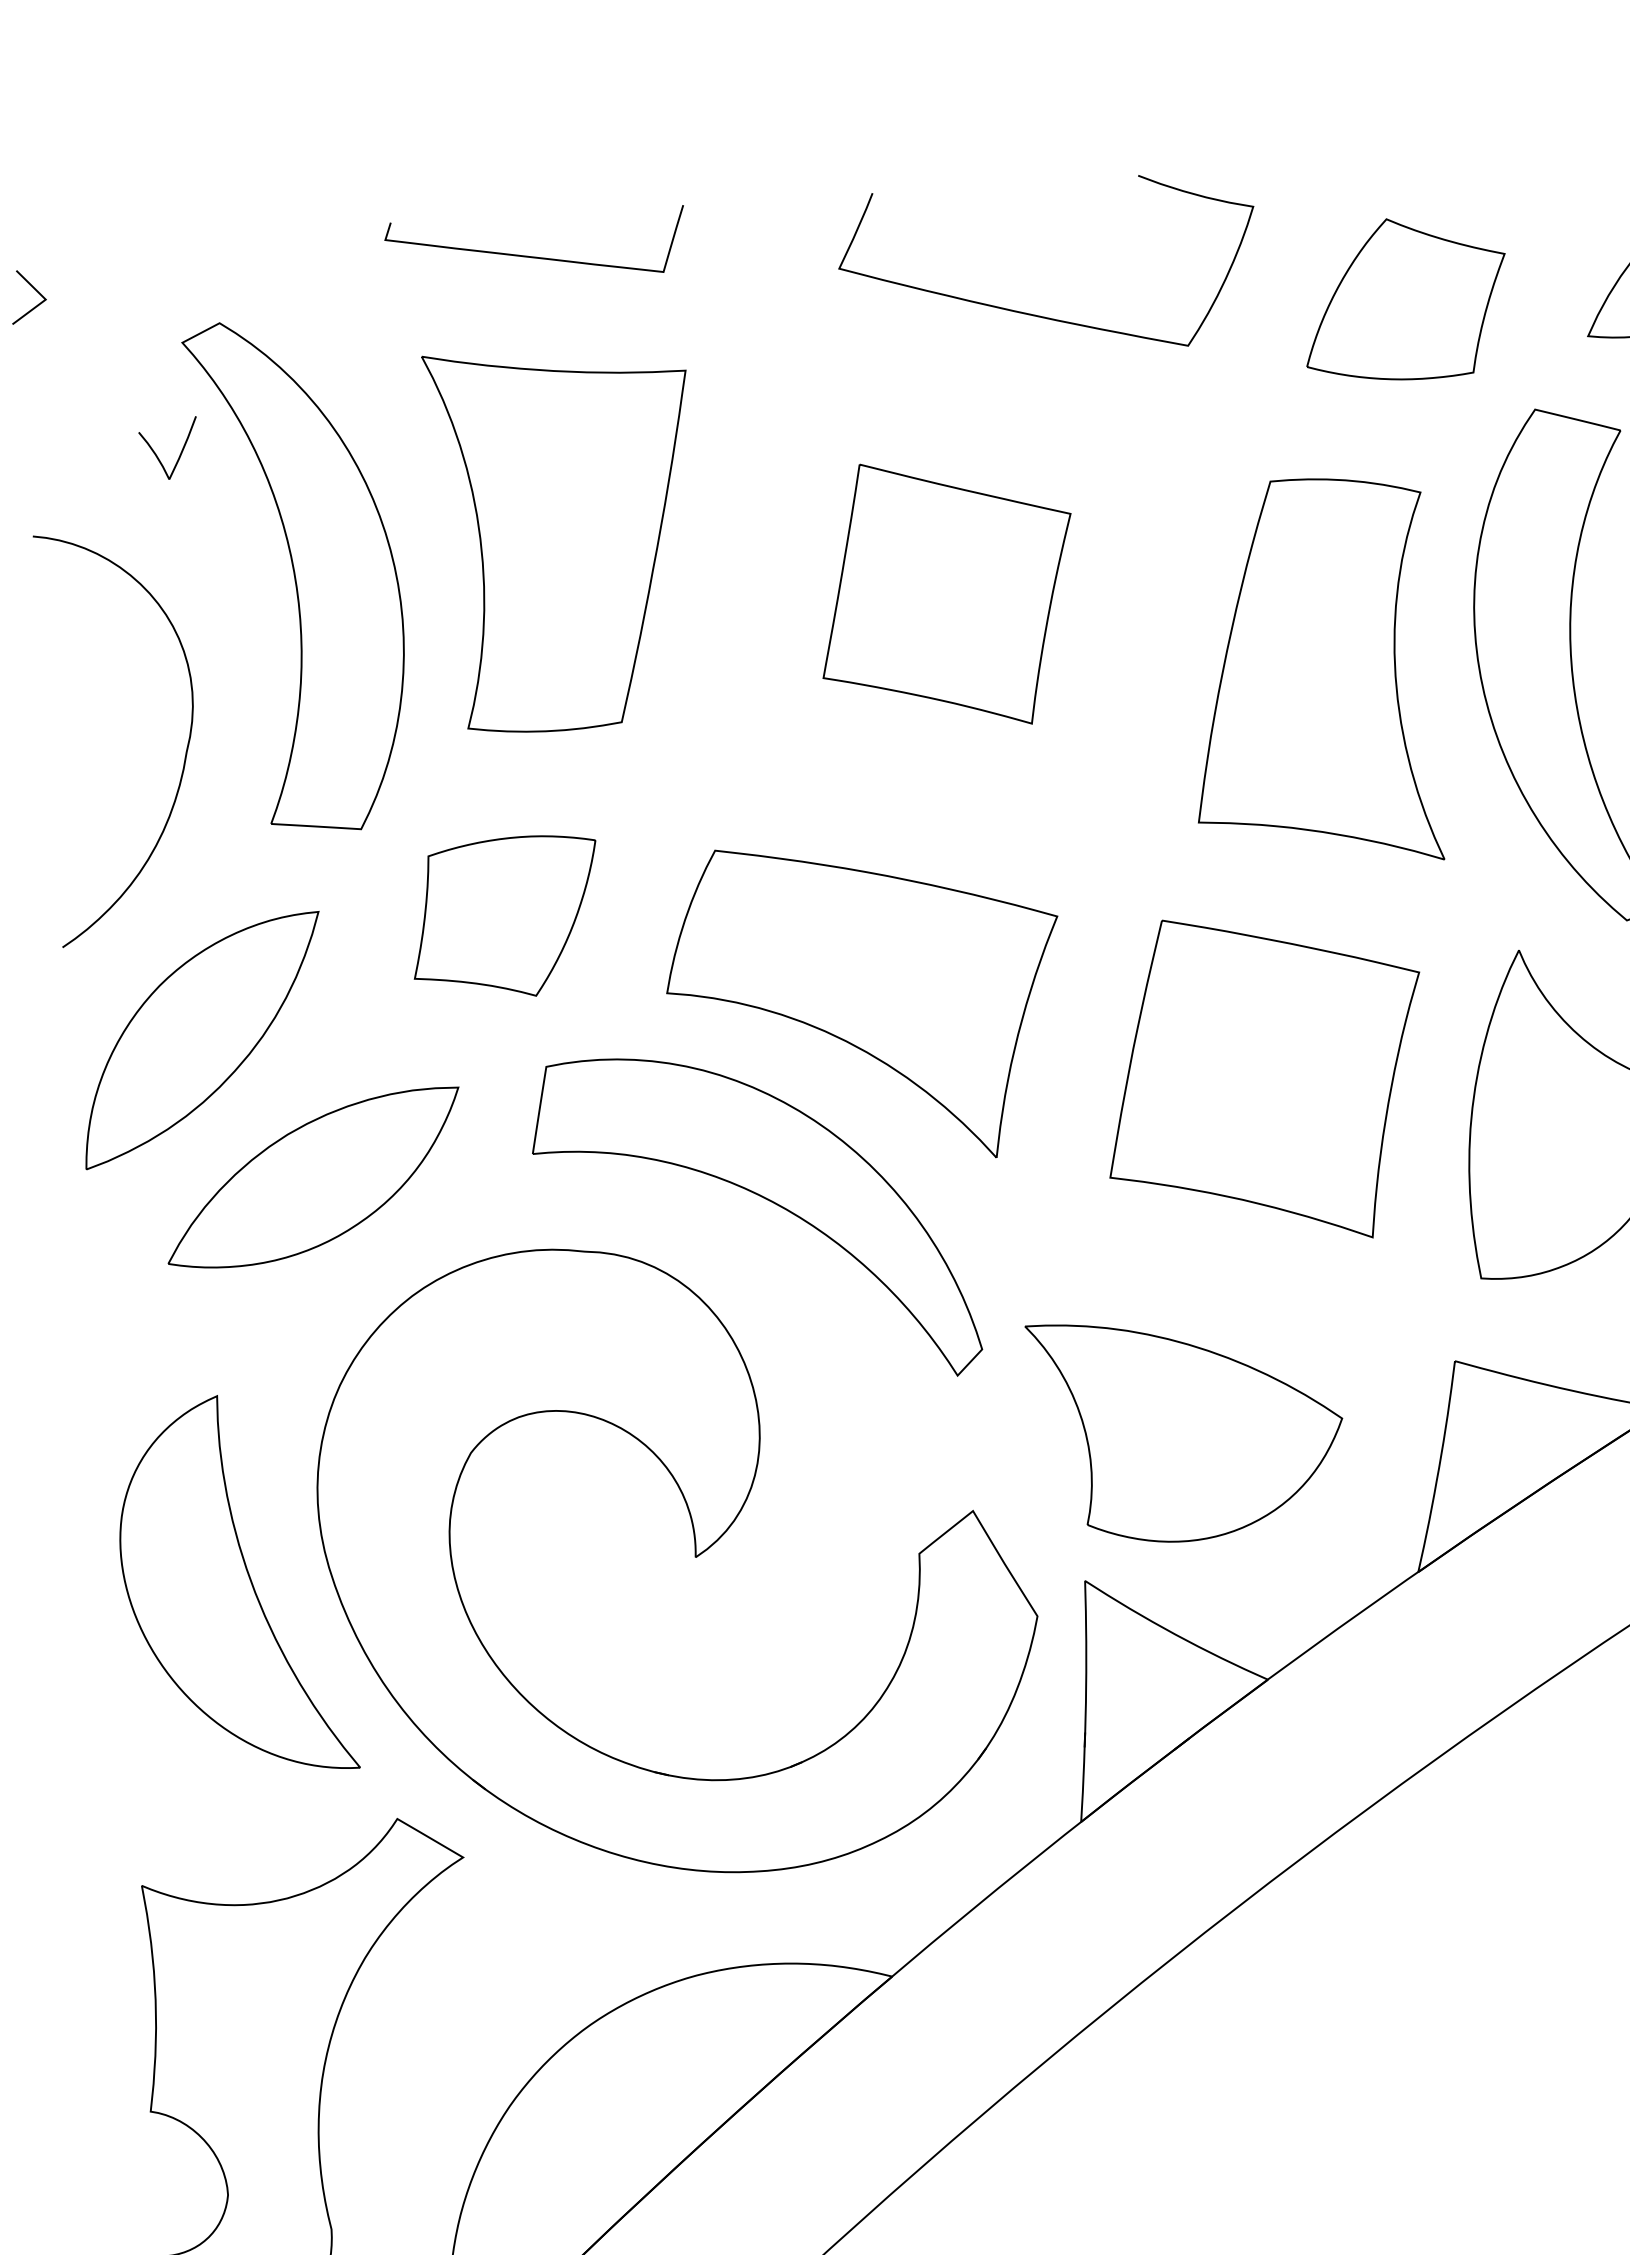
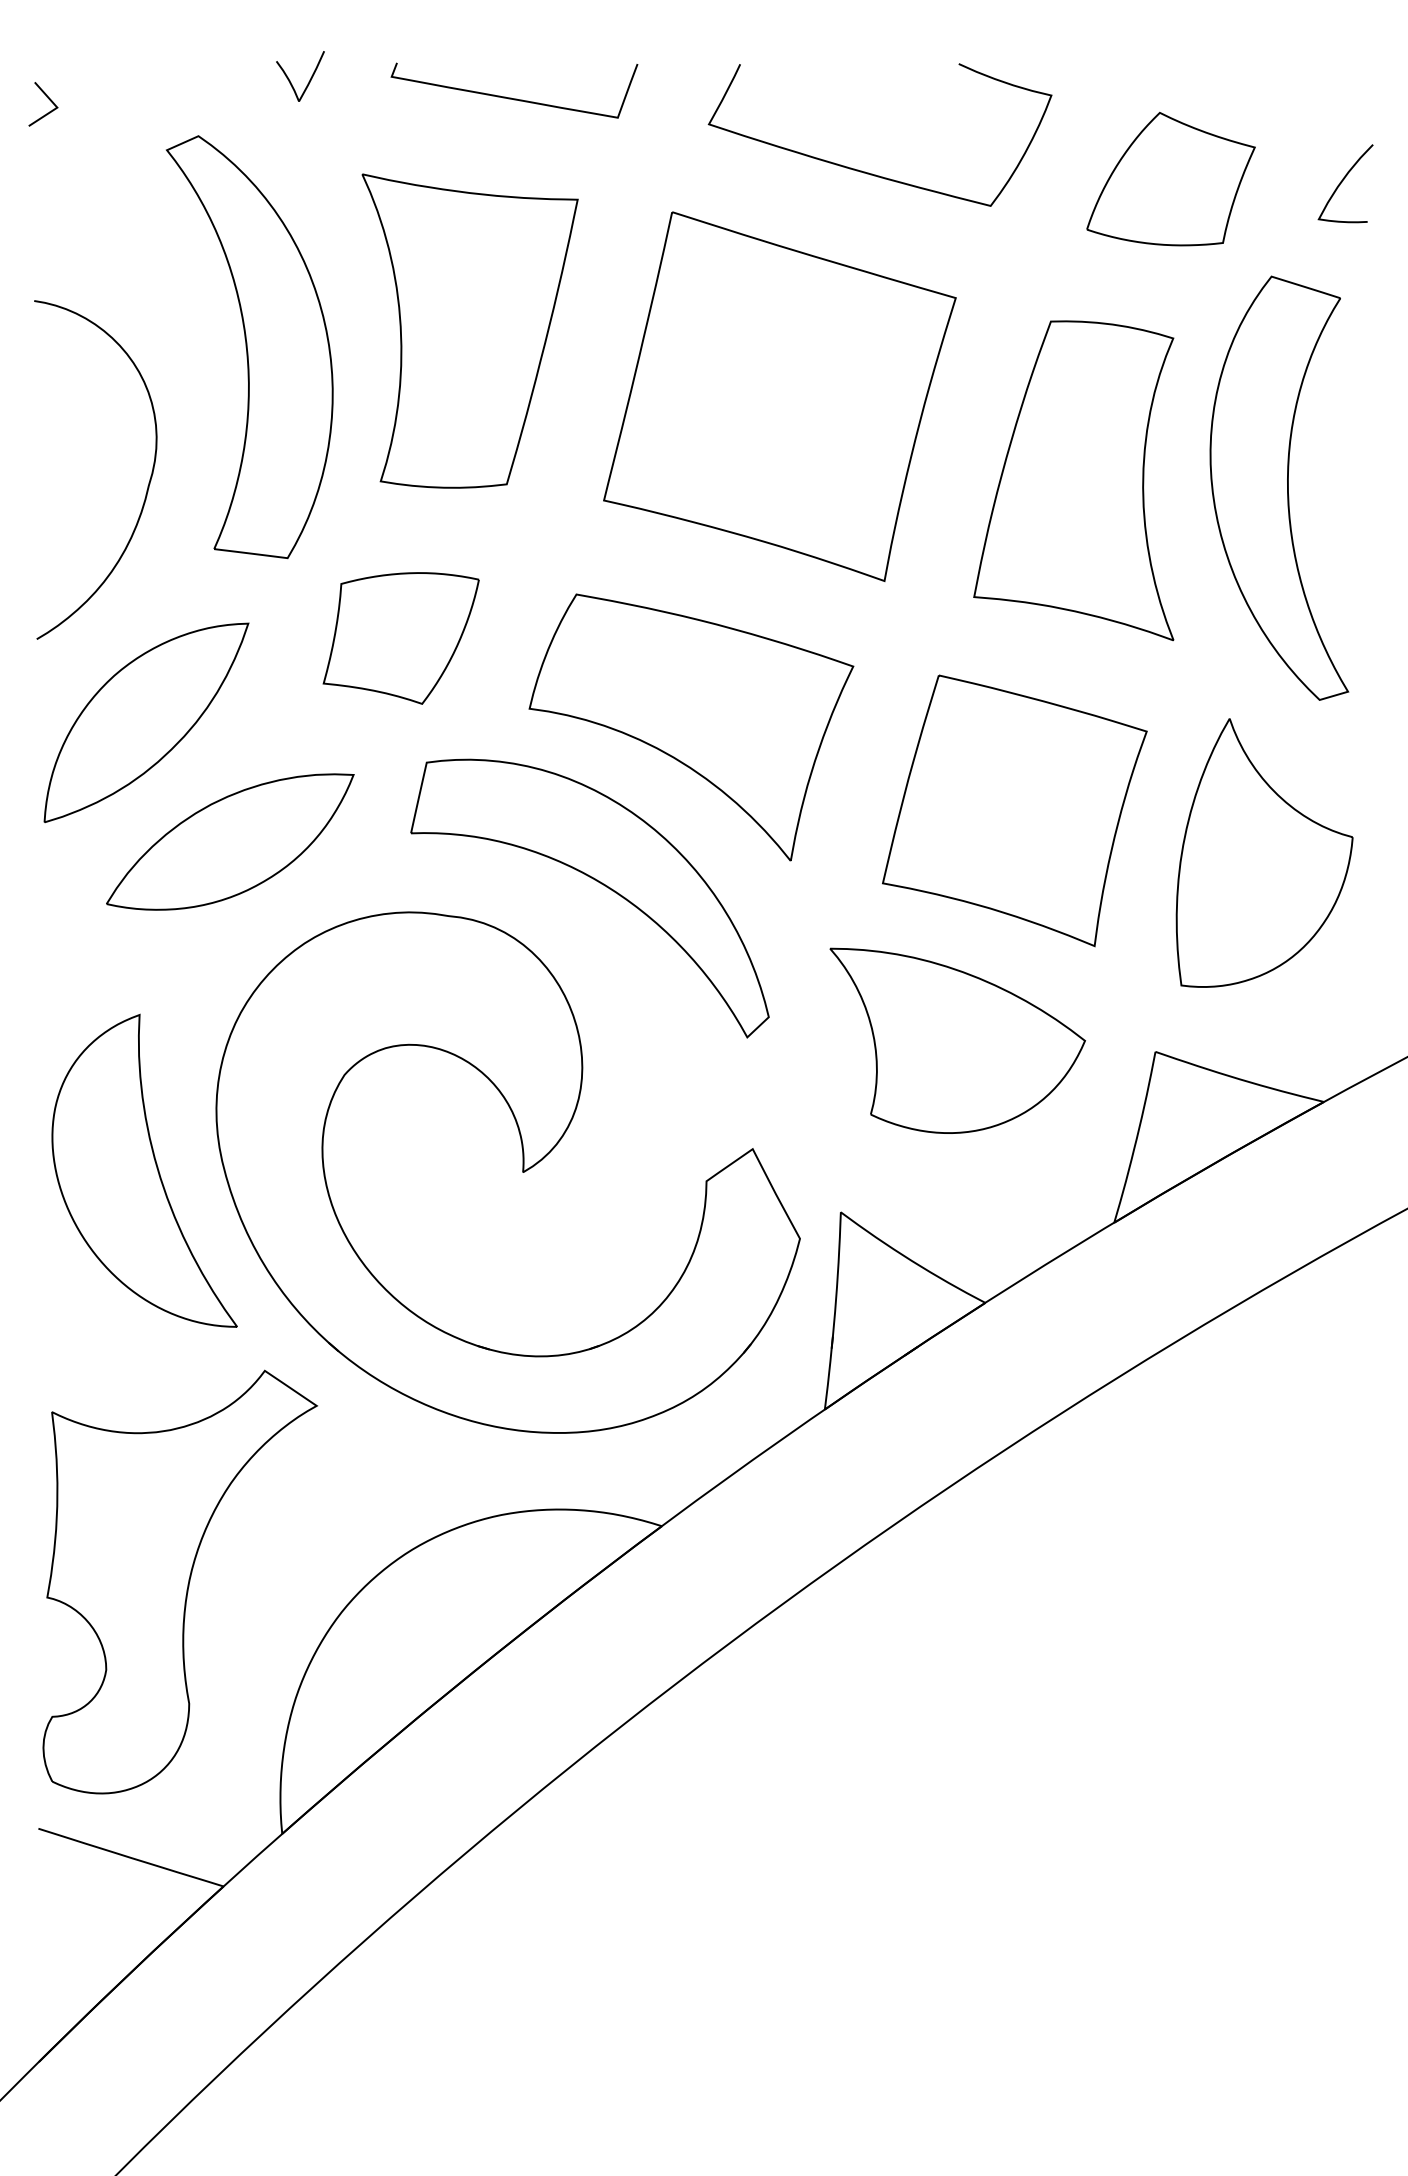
curve: (532, 255) -> (511, 97), moved
curve: (179, 454) -> (308, 81), moved
part: (946, 594) -> (779, 396), size x1.67
part: (1187, 1428) -> (957, 1040), moved

